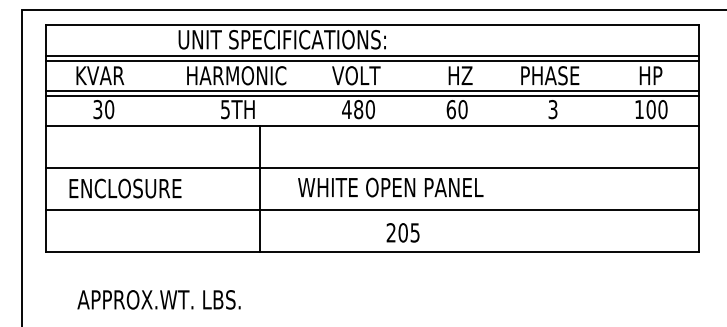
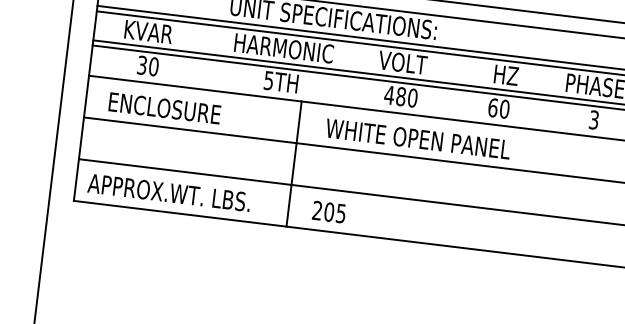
text: (390, 187) -> (418, 138), moved
text: (125, 188) -> (164, 108), moved
text: (402, 232) -> (328, 211), moved
text: (158, 299) -> (168, 192), moved

